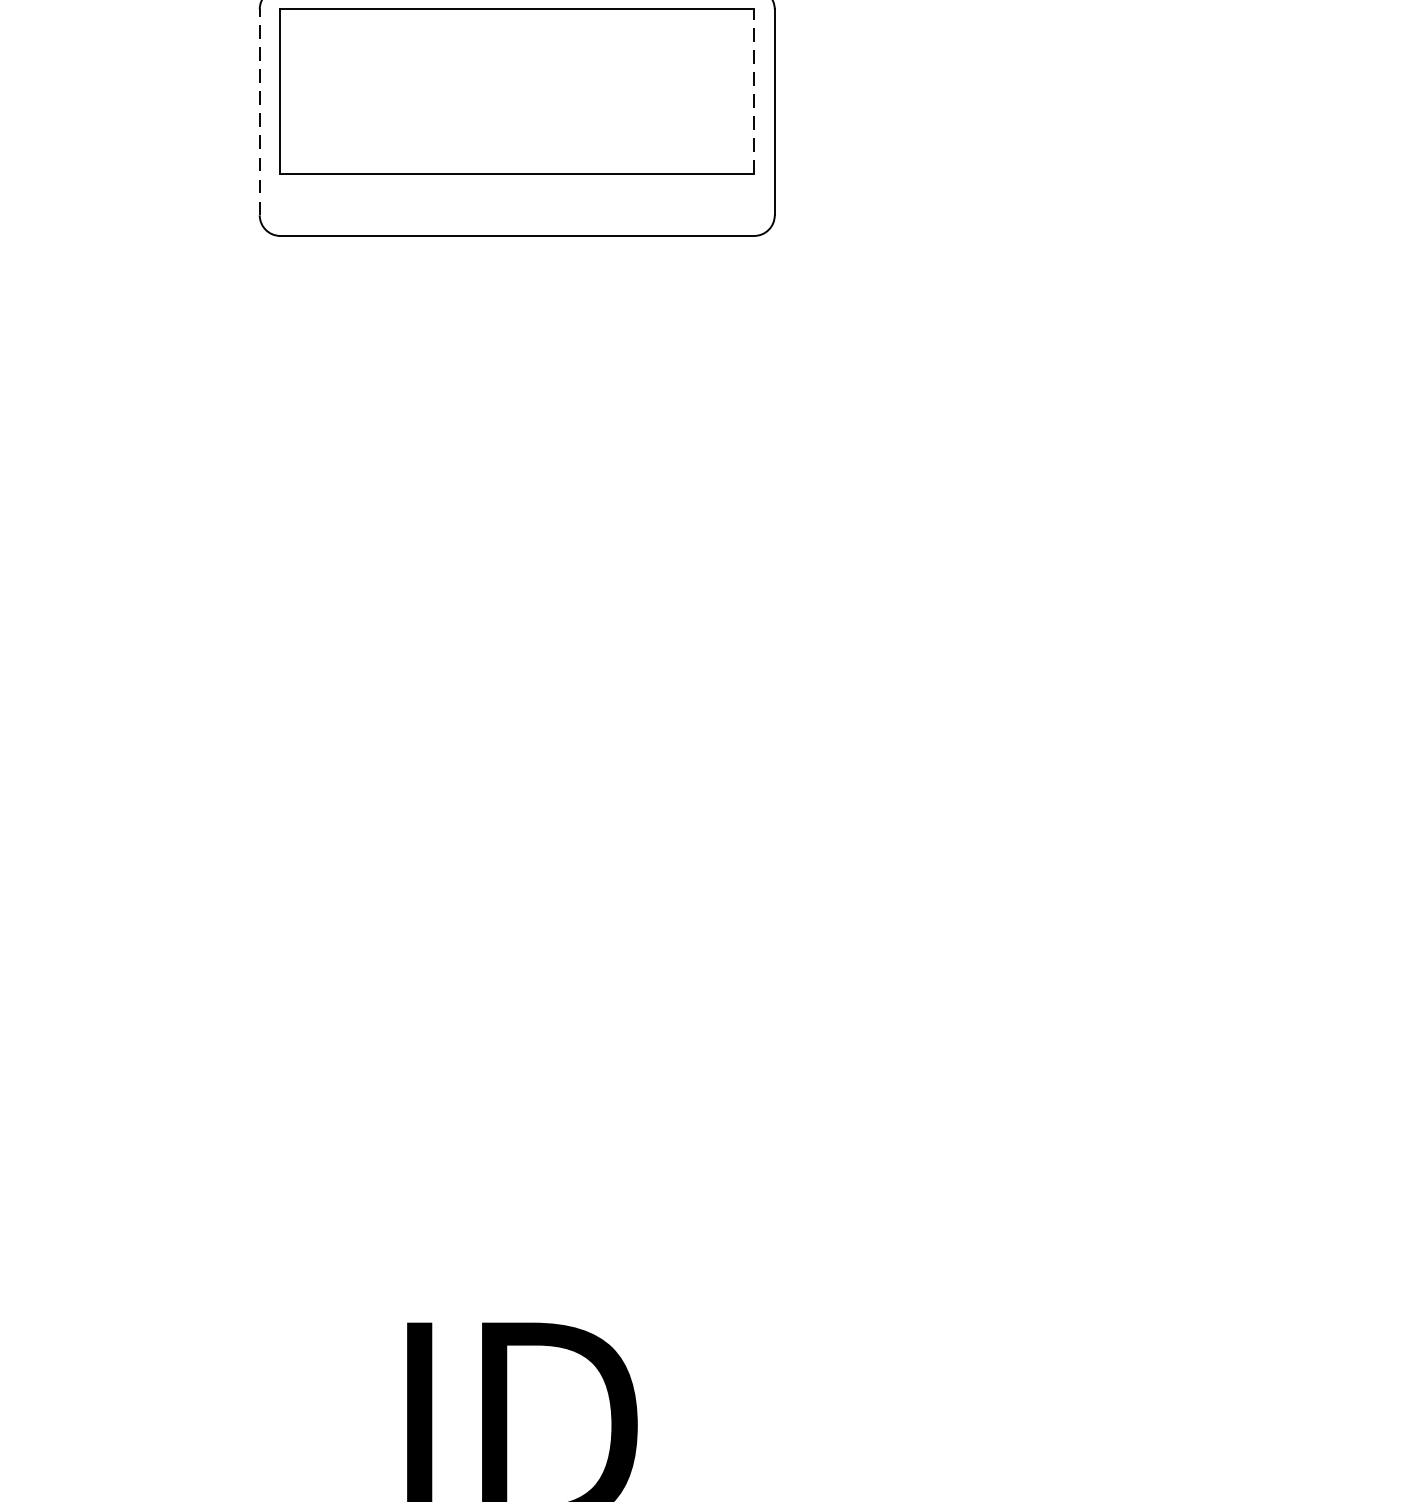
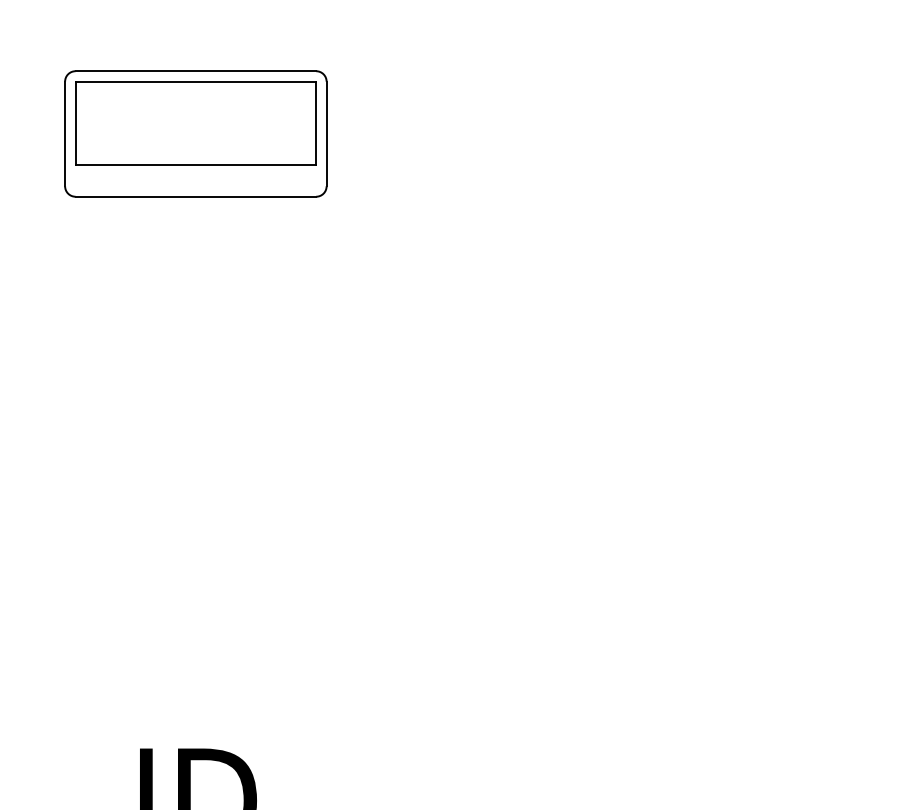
line: (754, 91) -> (316, 123), dashed -> solid
line: (260, 111) -> (65, 133), dashed -> solid

